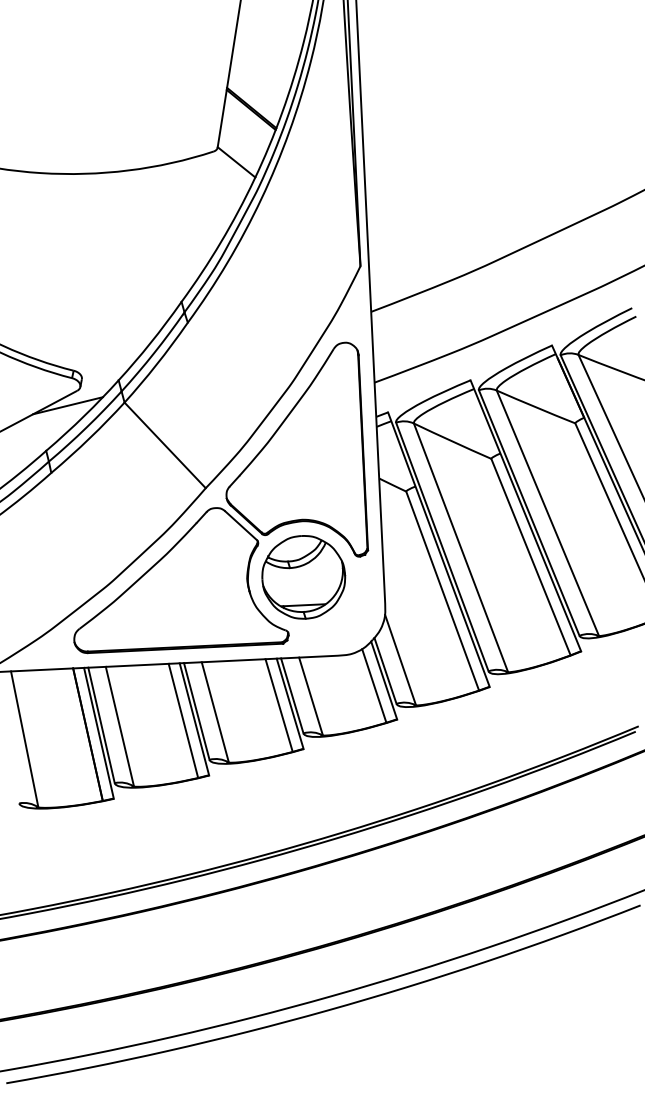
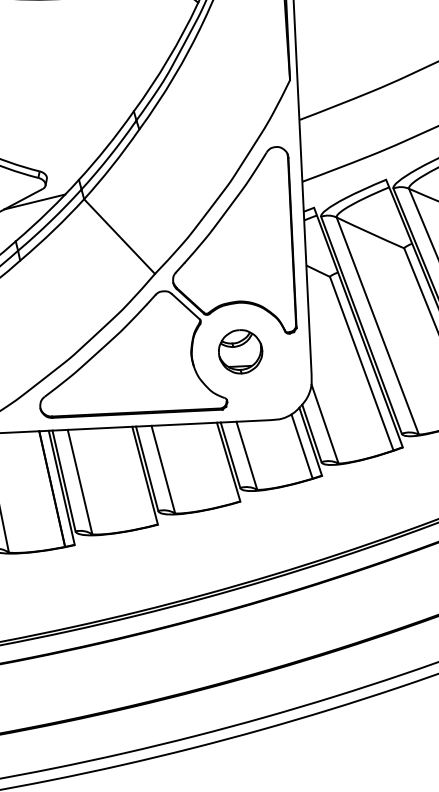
part: (303, 577) -> (240, 351), size x0.6
line: (278, 705) -> (218, 463), removed
line: (183, 720) -> (135, 476), removed

